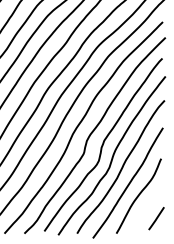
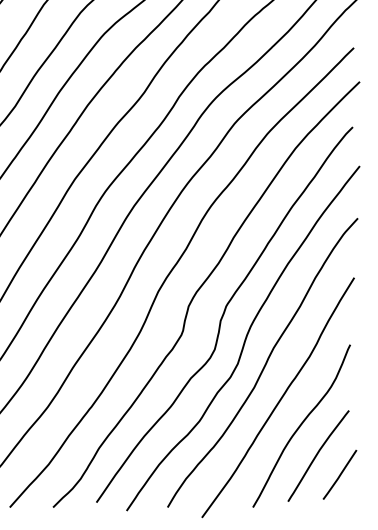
curve: (146, 209) -> (318, 455), added

